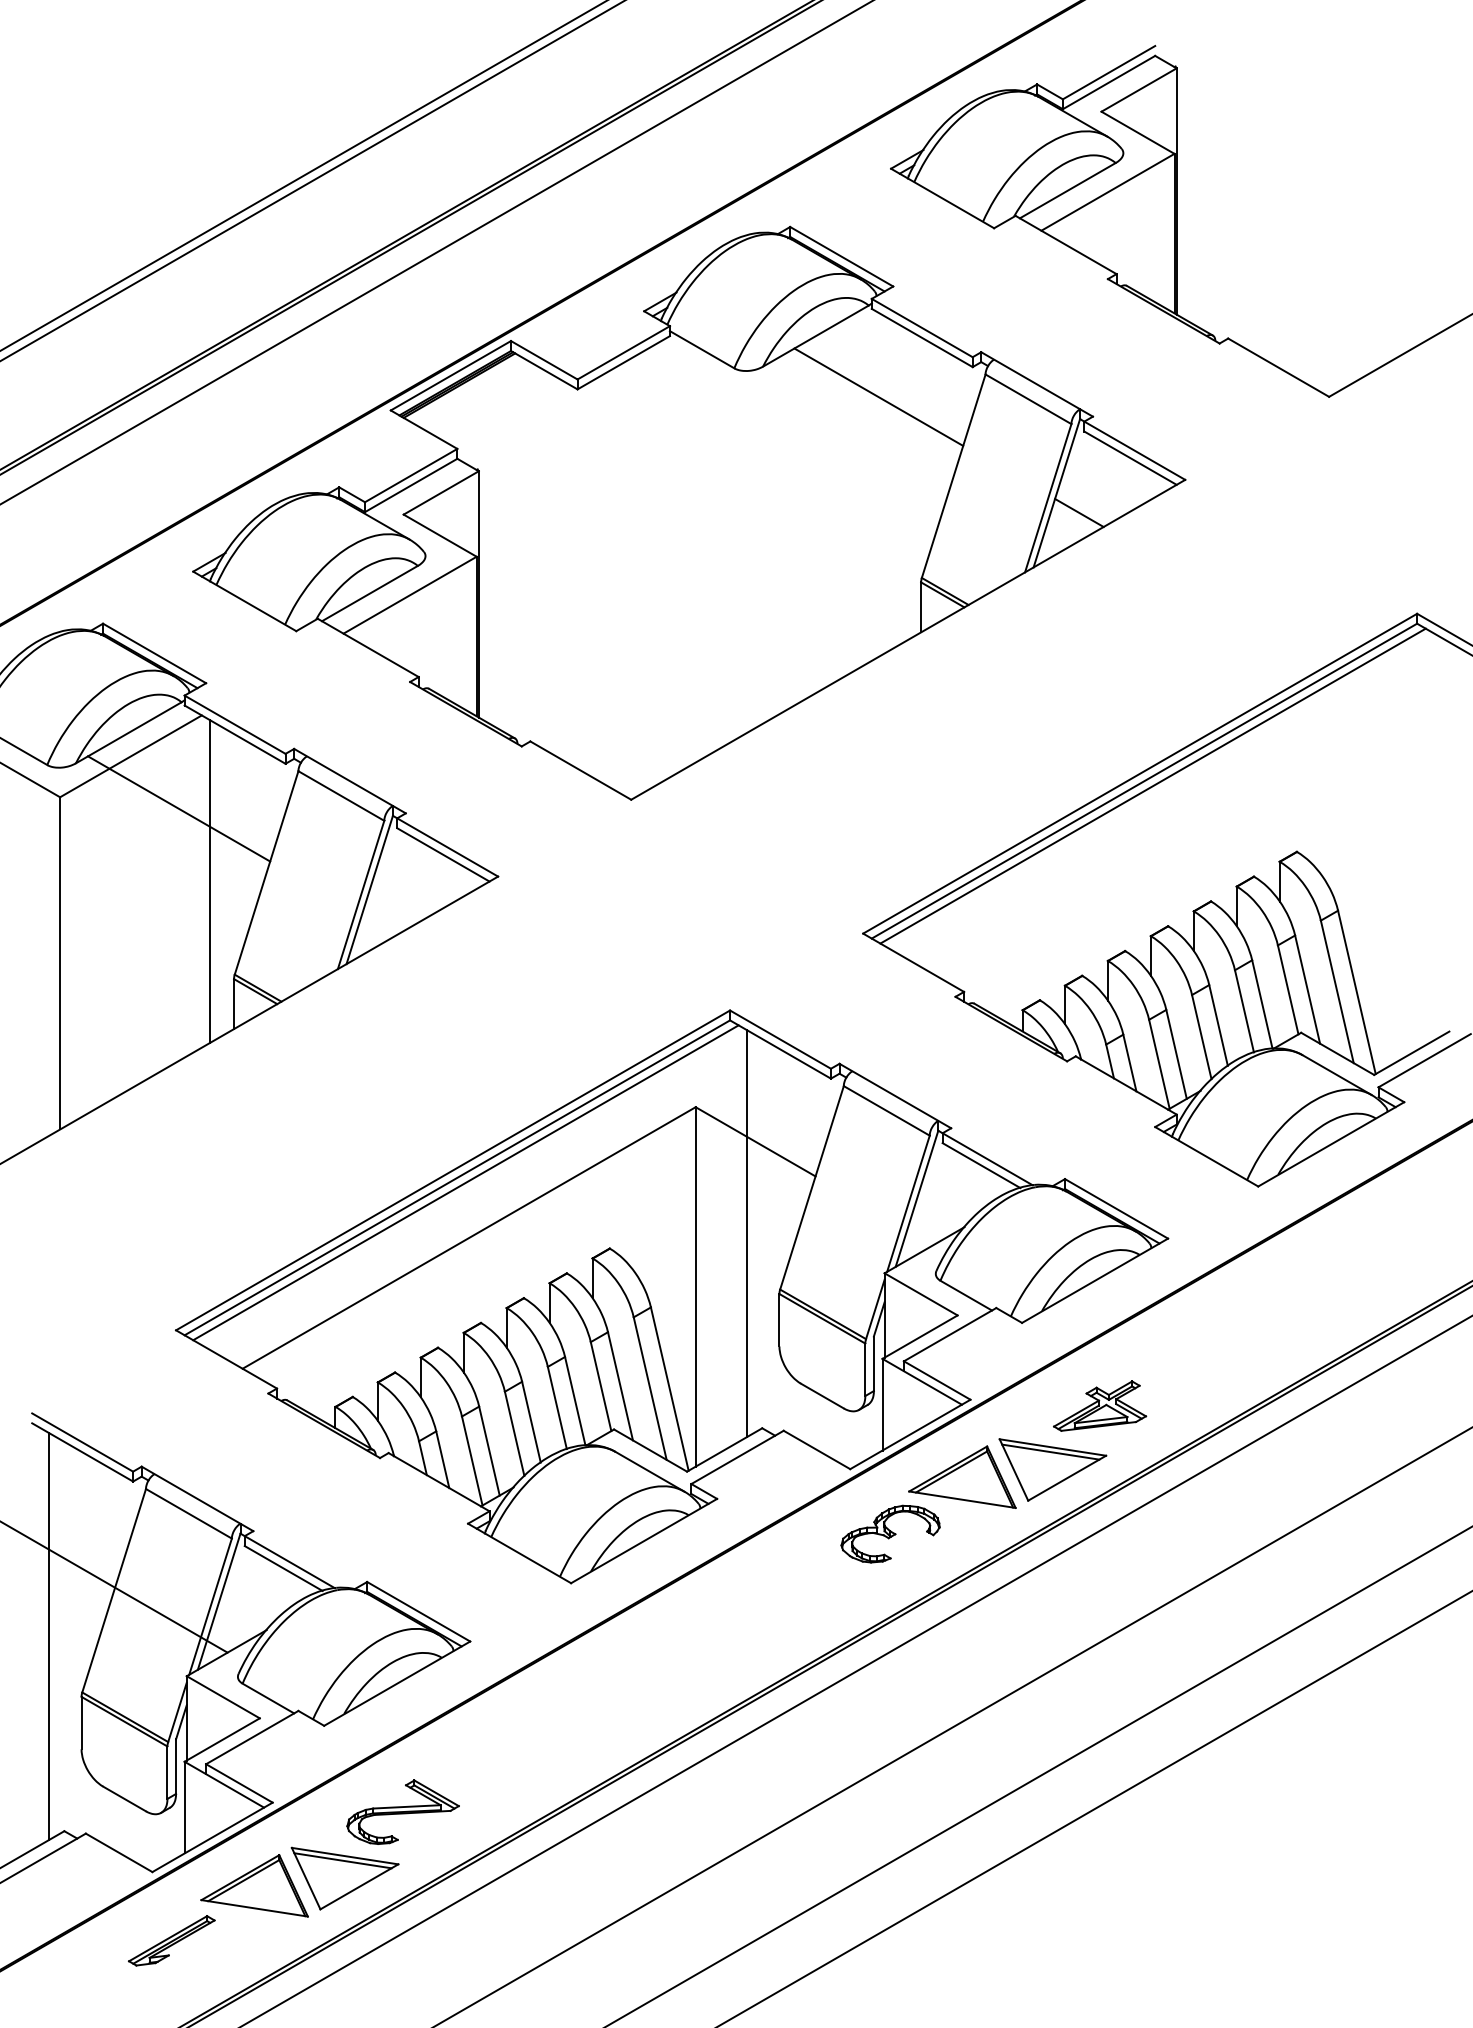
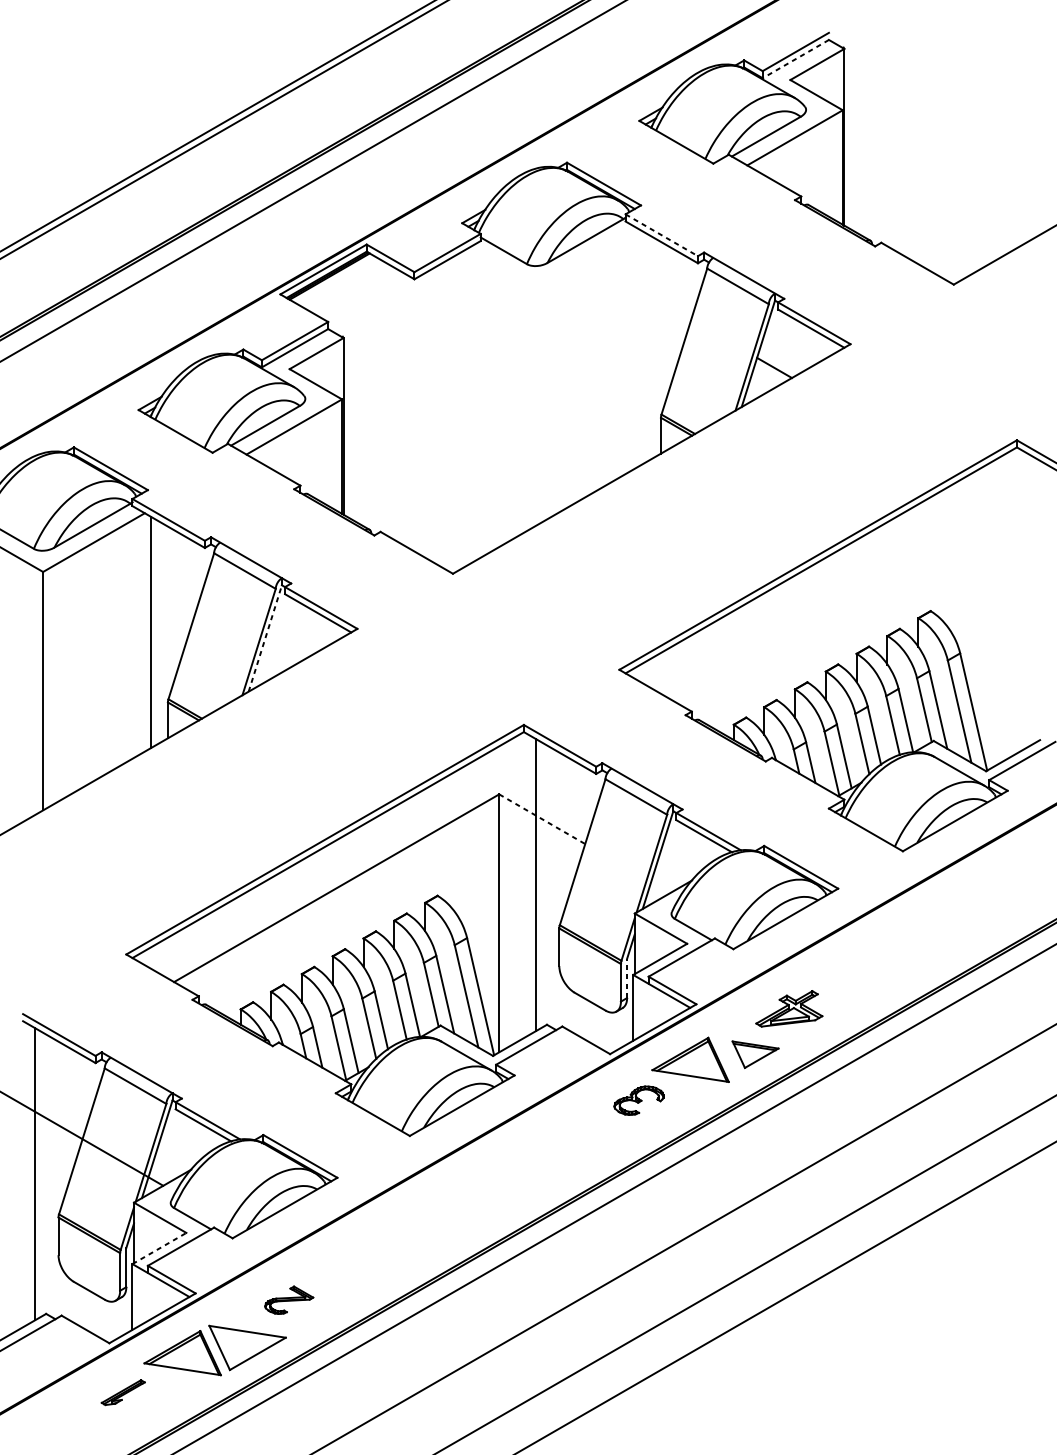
line: (1108, 82) -> (795, 59), solid -> dashed
line: (922, 328) -> (661, 235), solid -> dashed
line: (878, 396) -> (630, 284), removed
line: (1152, 785) -> (827, 563), removed
line: (179, 808) -> (128, 580), removed
line: (369, 890) -> (265, 638), solid -> dashed
line: (756, 1142) -> (542, 819), solid -> dashed
line: (465, 1182) -> (334, 848), removed
line: (873, 1363) -> (626, 978), solid -> dashed
part: (1052, 1469) -> (755, 1054), size x0.6
part: (890, 1533) -> (639, 1100), size x0.7
line: (222, 1739) -> (159, 1248), solid -> dashed
part: (402, 1811) -> (288, 1299), size x0.6
line: (342, 1860) -> (245, 1334), removed
part: (171, 1940) -> (123, 1392), size x0.7

